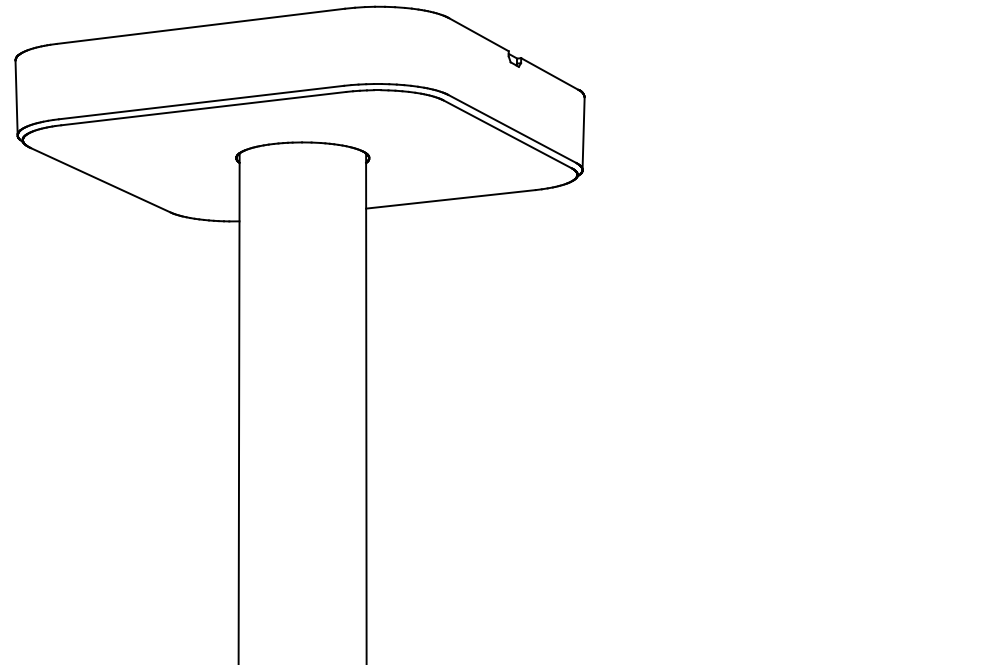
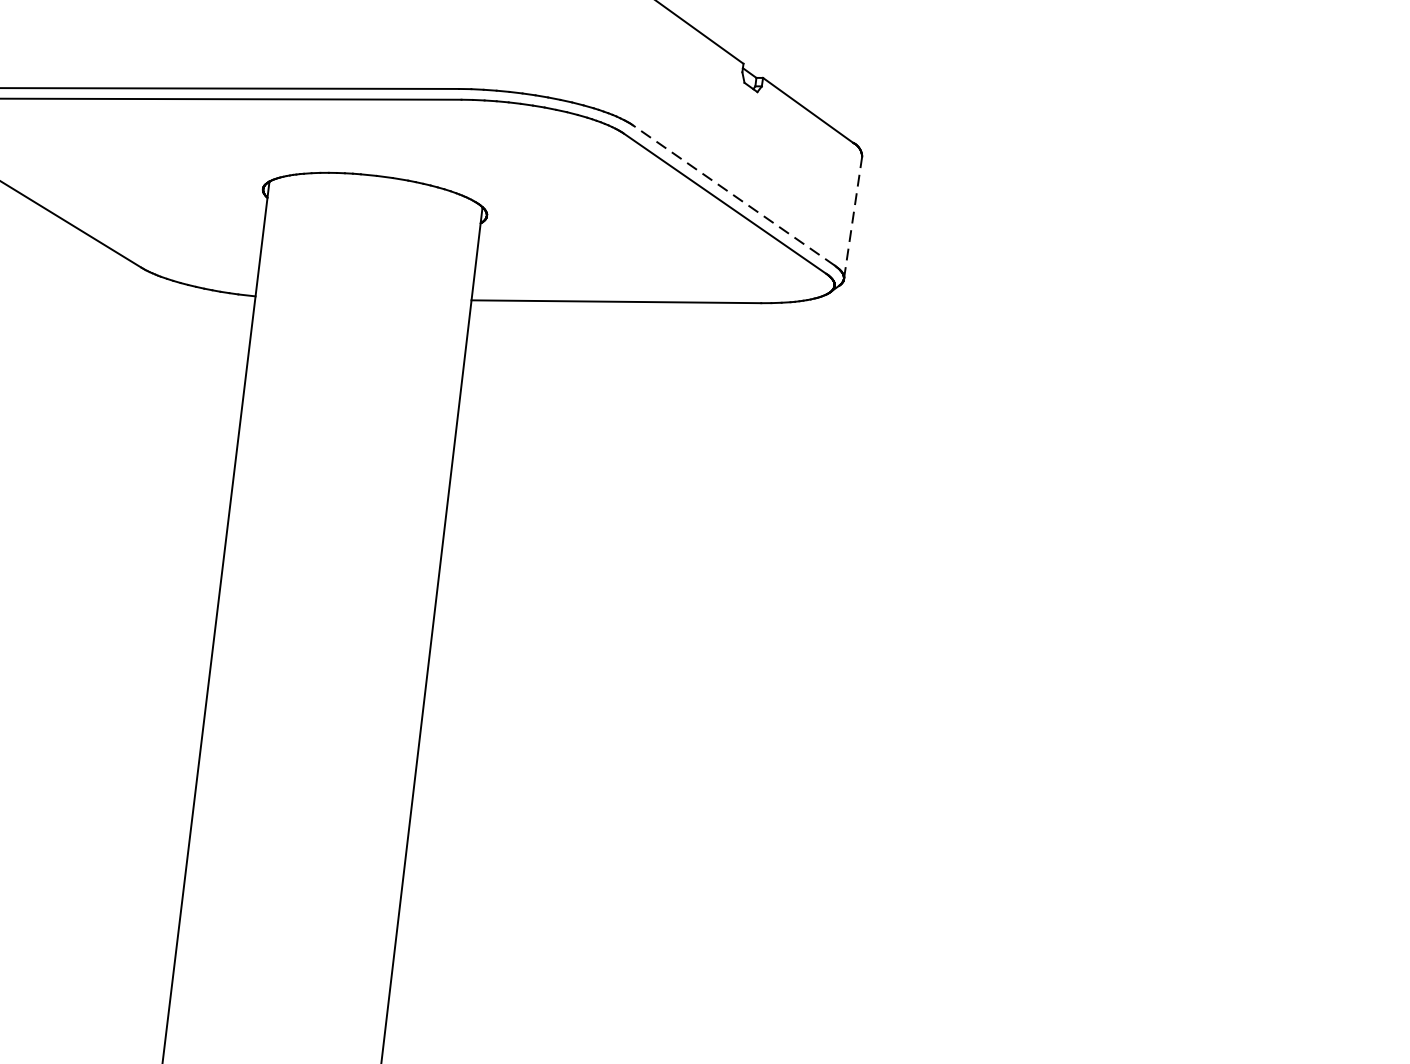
line: (511, 128) -> (732, 194), solid -> dashed
line: (583, 133) -> (852, 217), solid -> dashed

